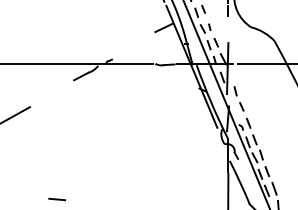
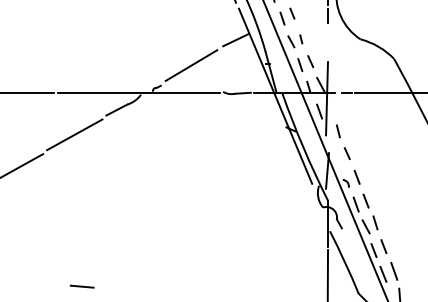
line: (133, 45) -> (191, 65), added
line: (51, 93) -> (73, 134), added

